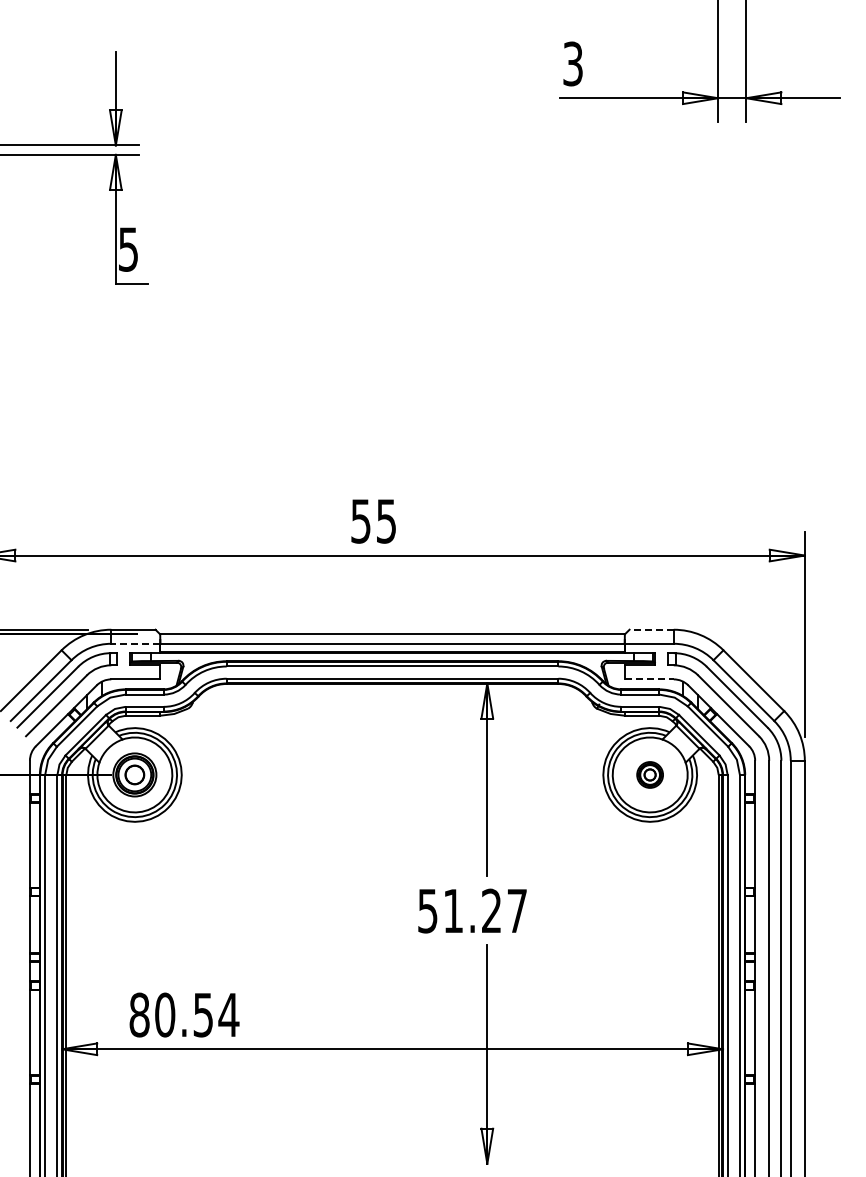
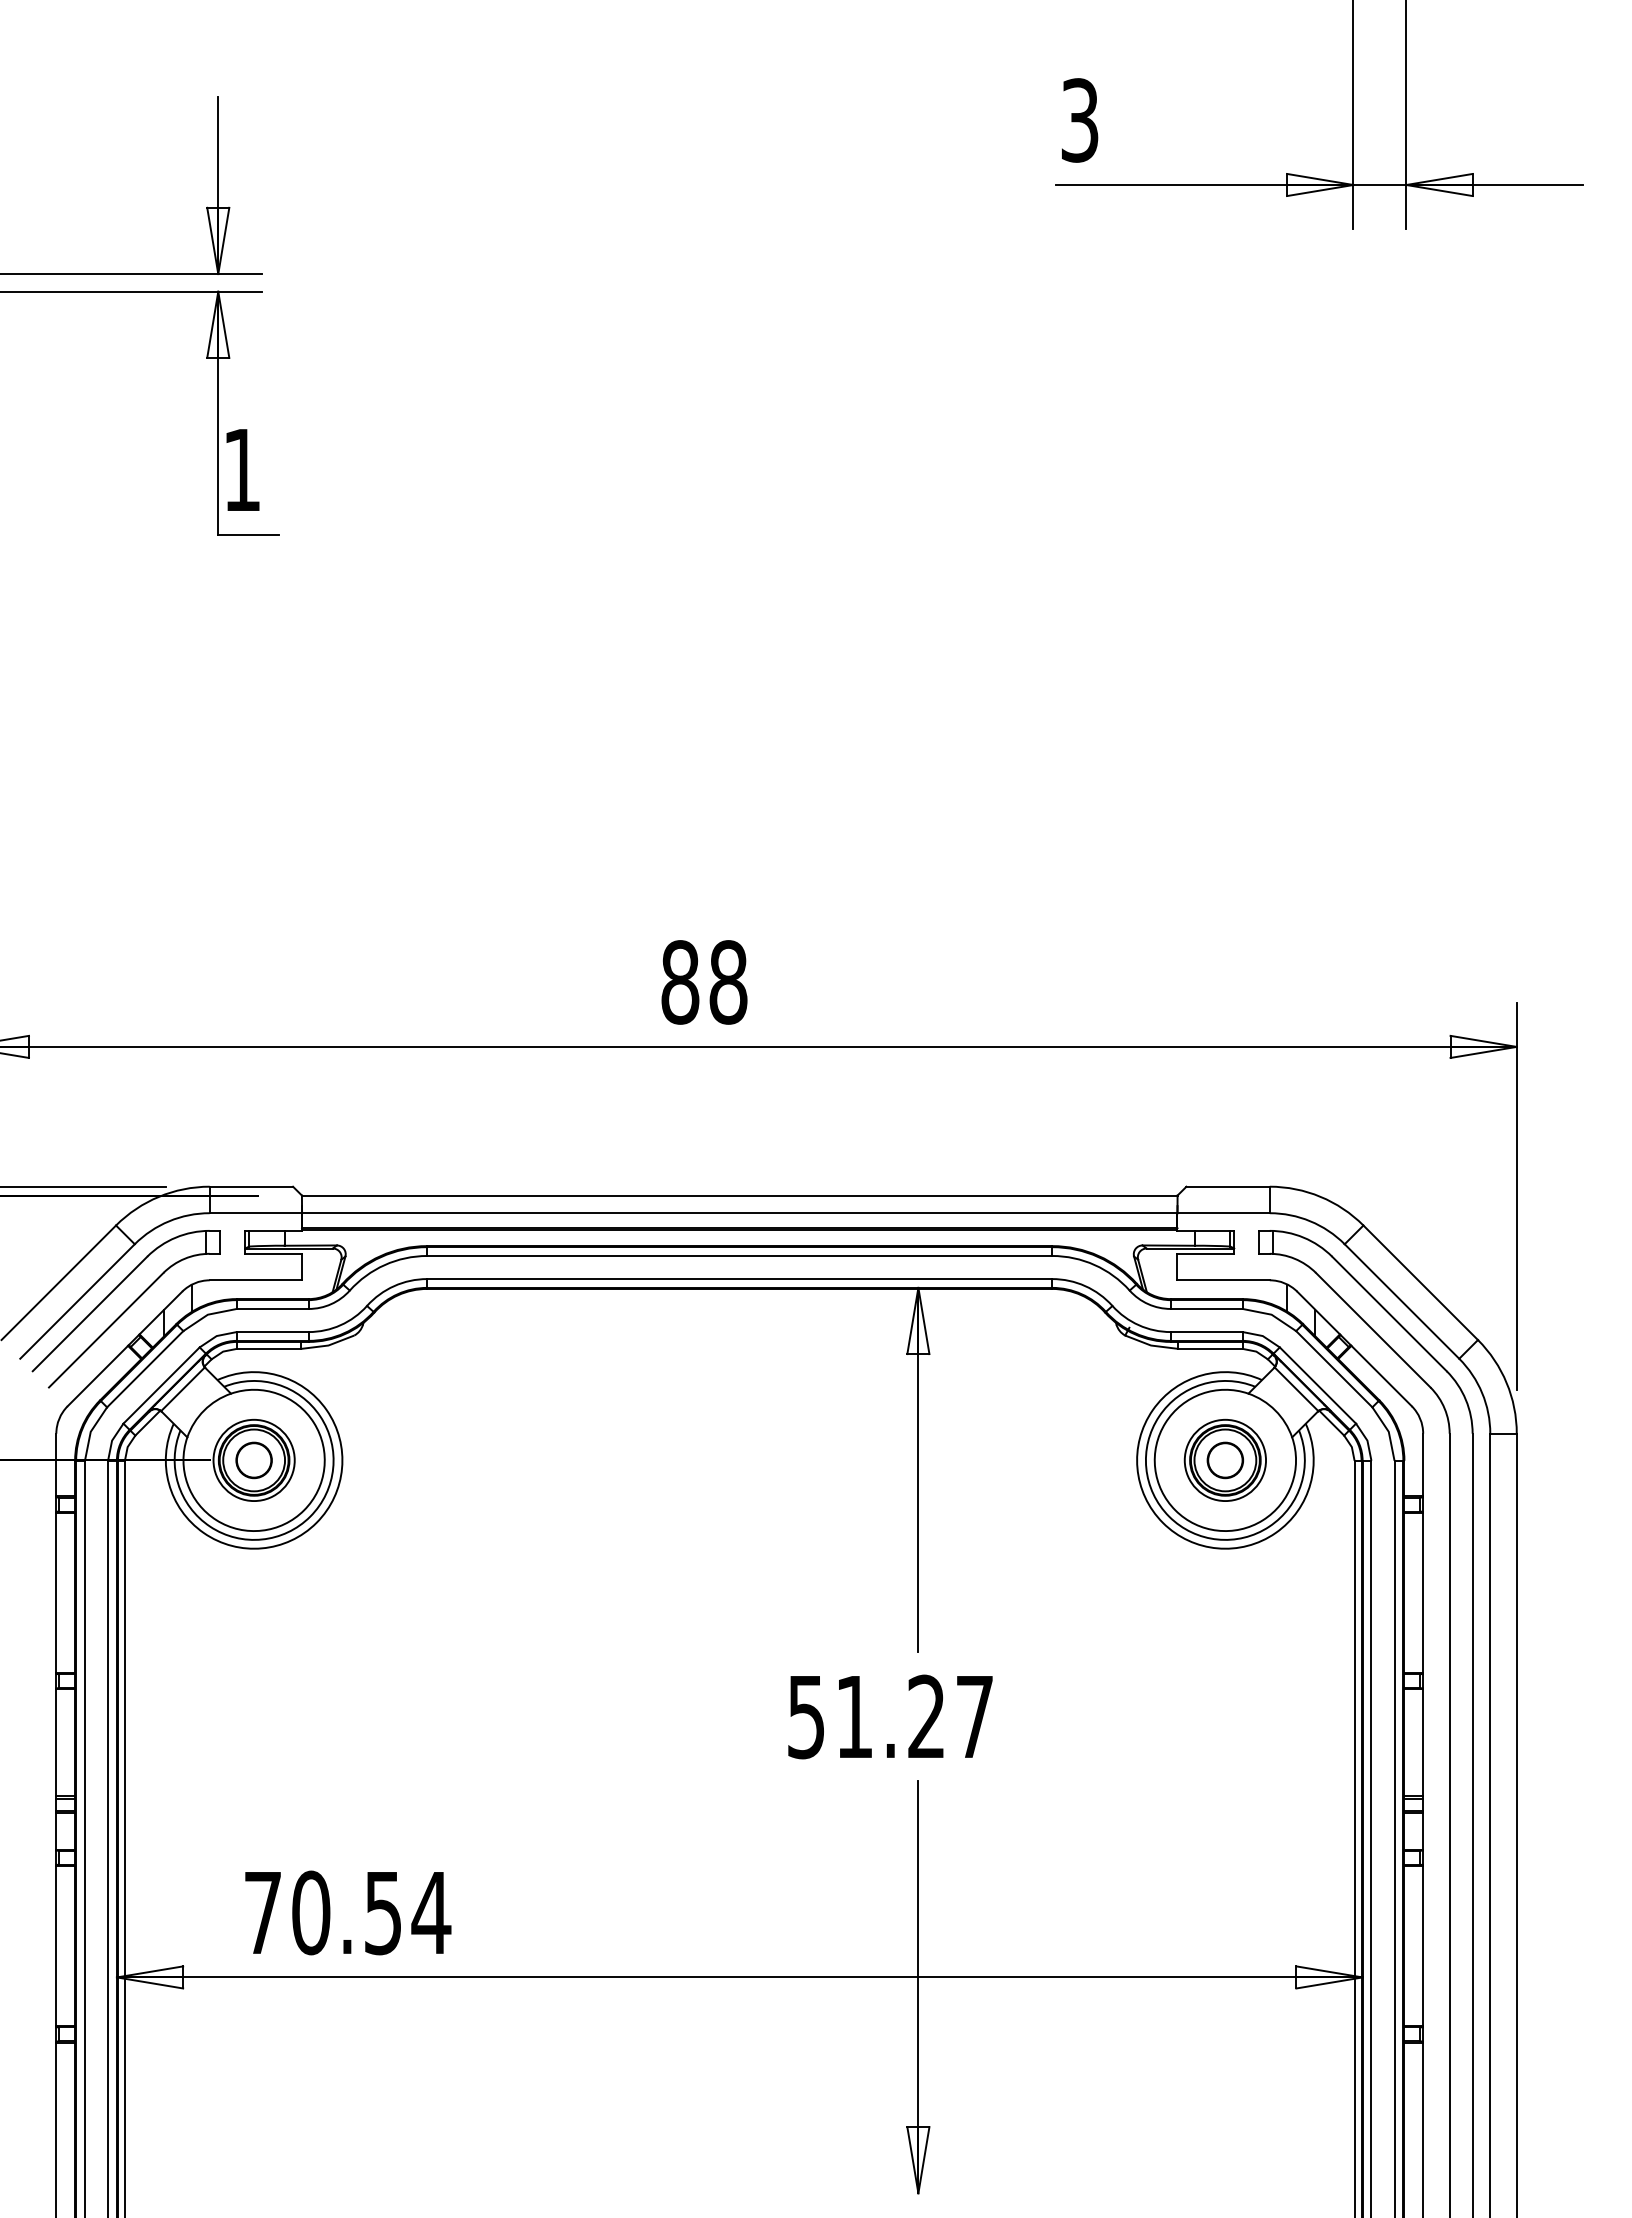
text: (128, 249) -> (242, 470), 5 -> 1
text: (373, 520) -> (703, 980), 55 -> 88
line: (651, 629) -> (1227, 1186), dashed -> solid
line: (135, 643) -> (255, 1212), dashed -> solid
line: (649, 679) -> (1224, 1280), dashed -> solid
part: (649, 774) -> (1224, 1459), size x1.67
text: (139, 1014) -> (262, 1911), 80.54 -> 70.54

